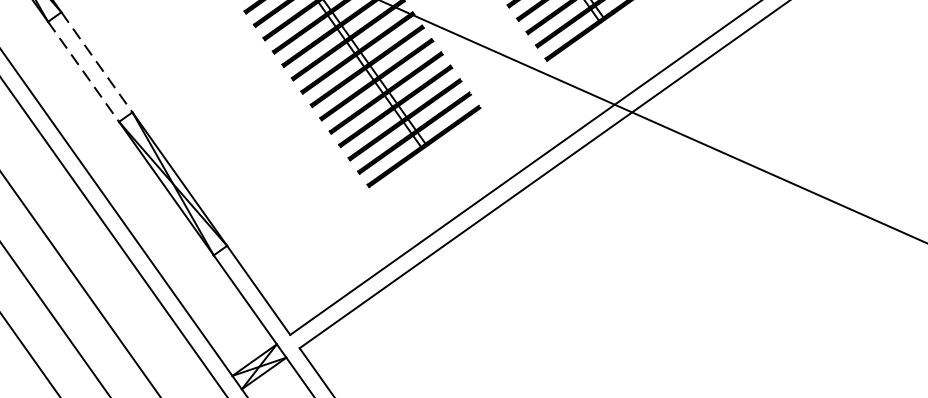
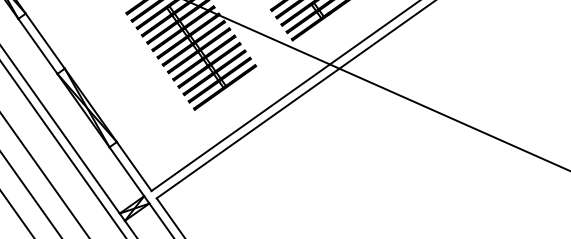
line: (97, 62) -> (45, 41), dashed -> solid
line: (82, 72) -> (37, 46), dashed -> solid

